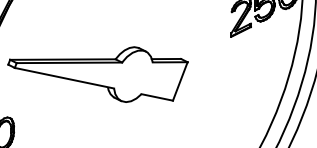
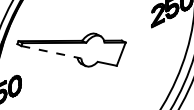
line: (64, 78) -> (51, 52), solid -> dashed

